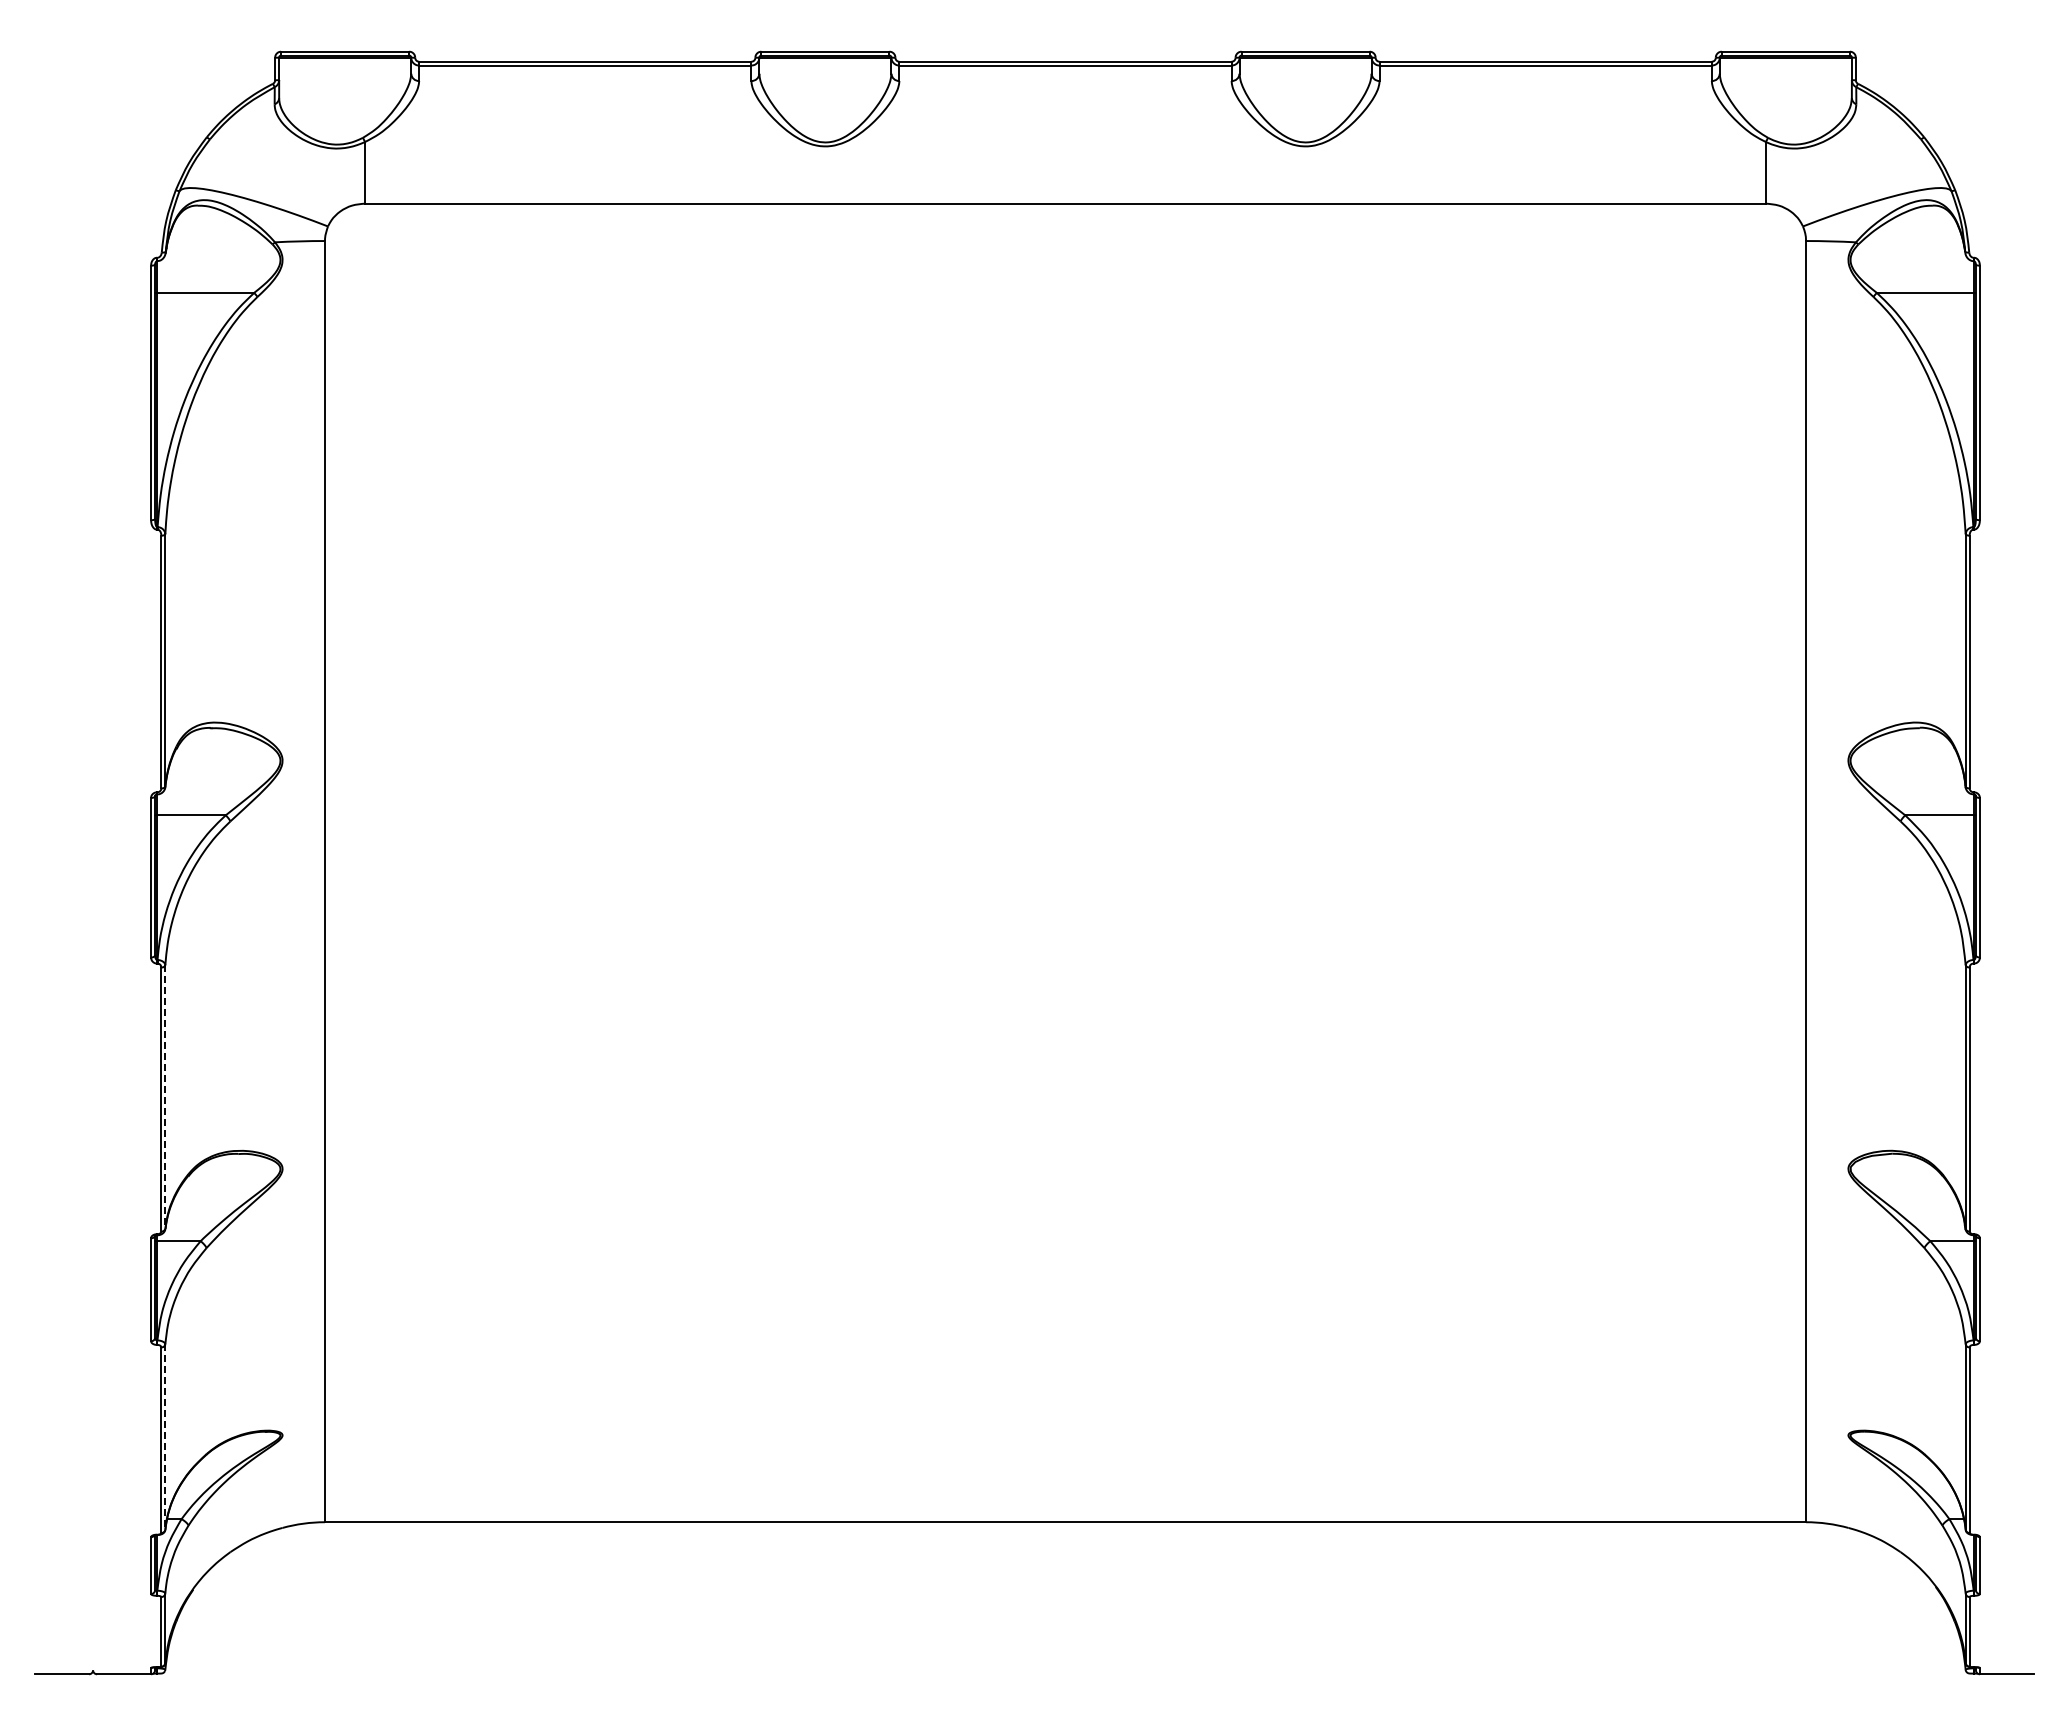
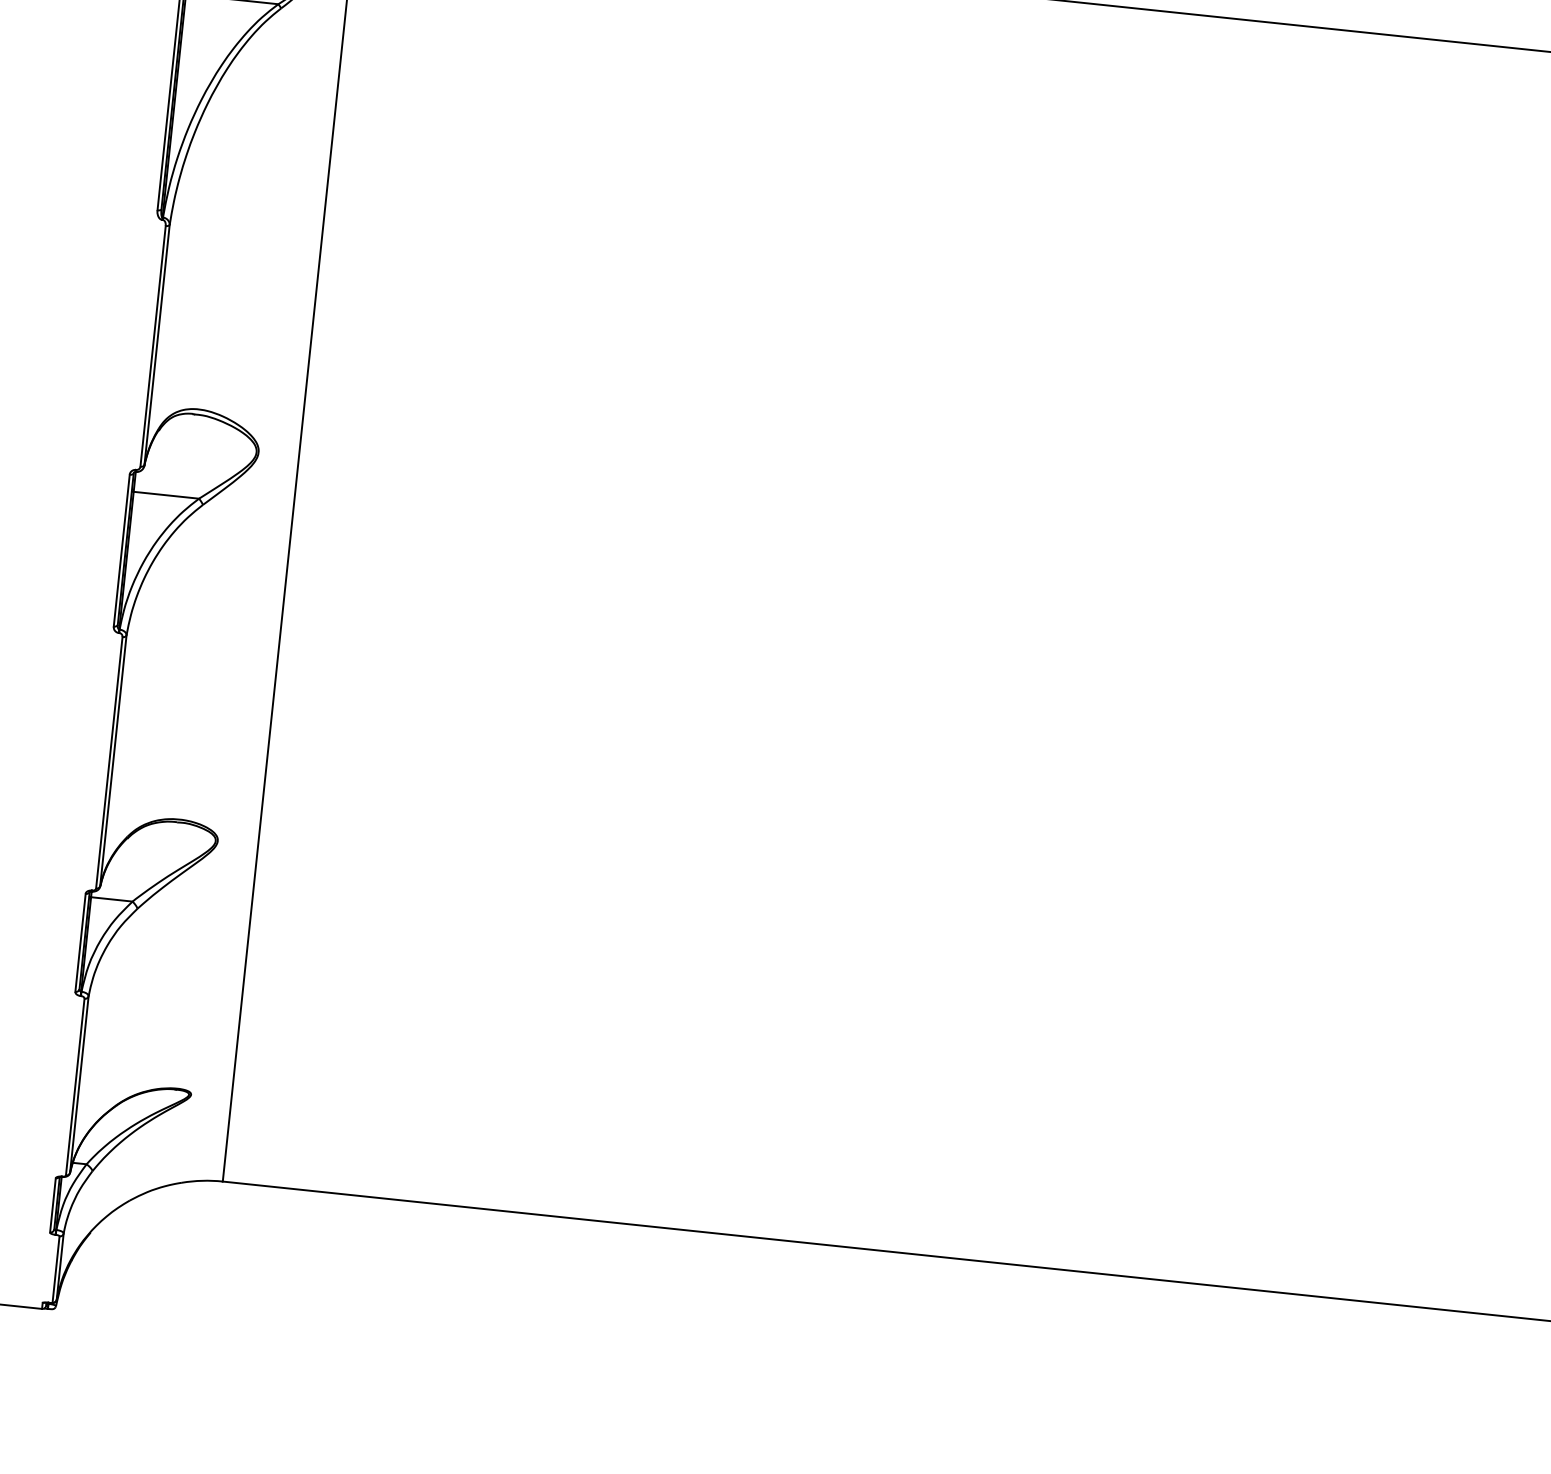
line: (165, 1097) -> (113, 761), dashed -> solid
line: (165, 1437) -> (79, 1084), dashed -> solid

